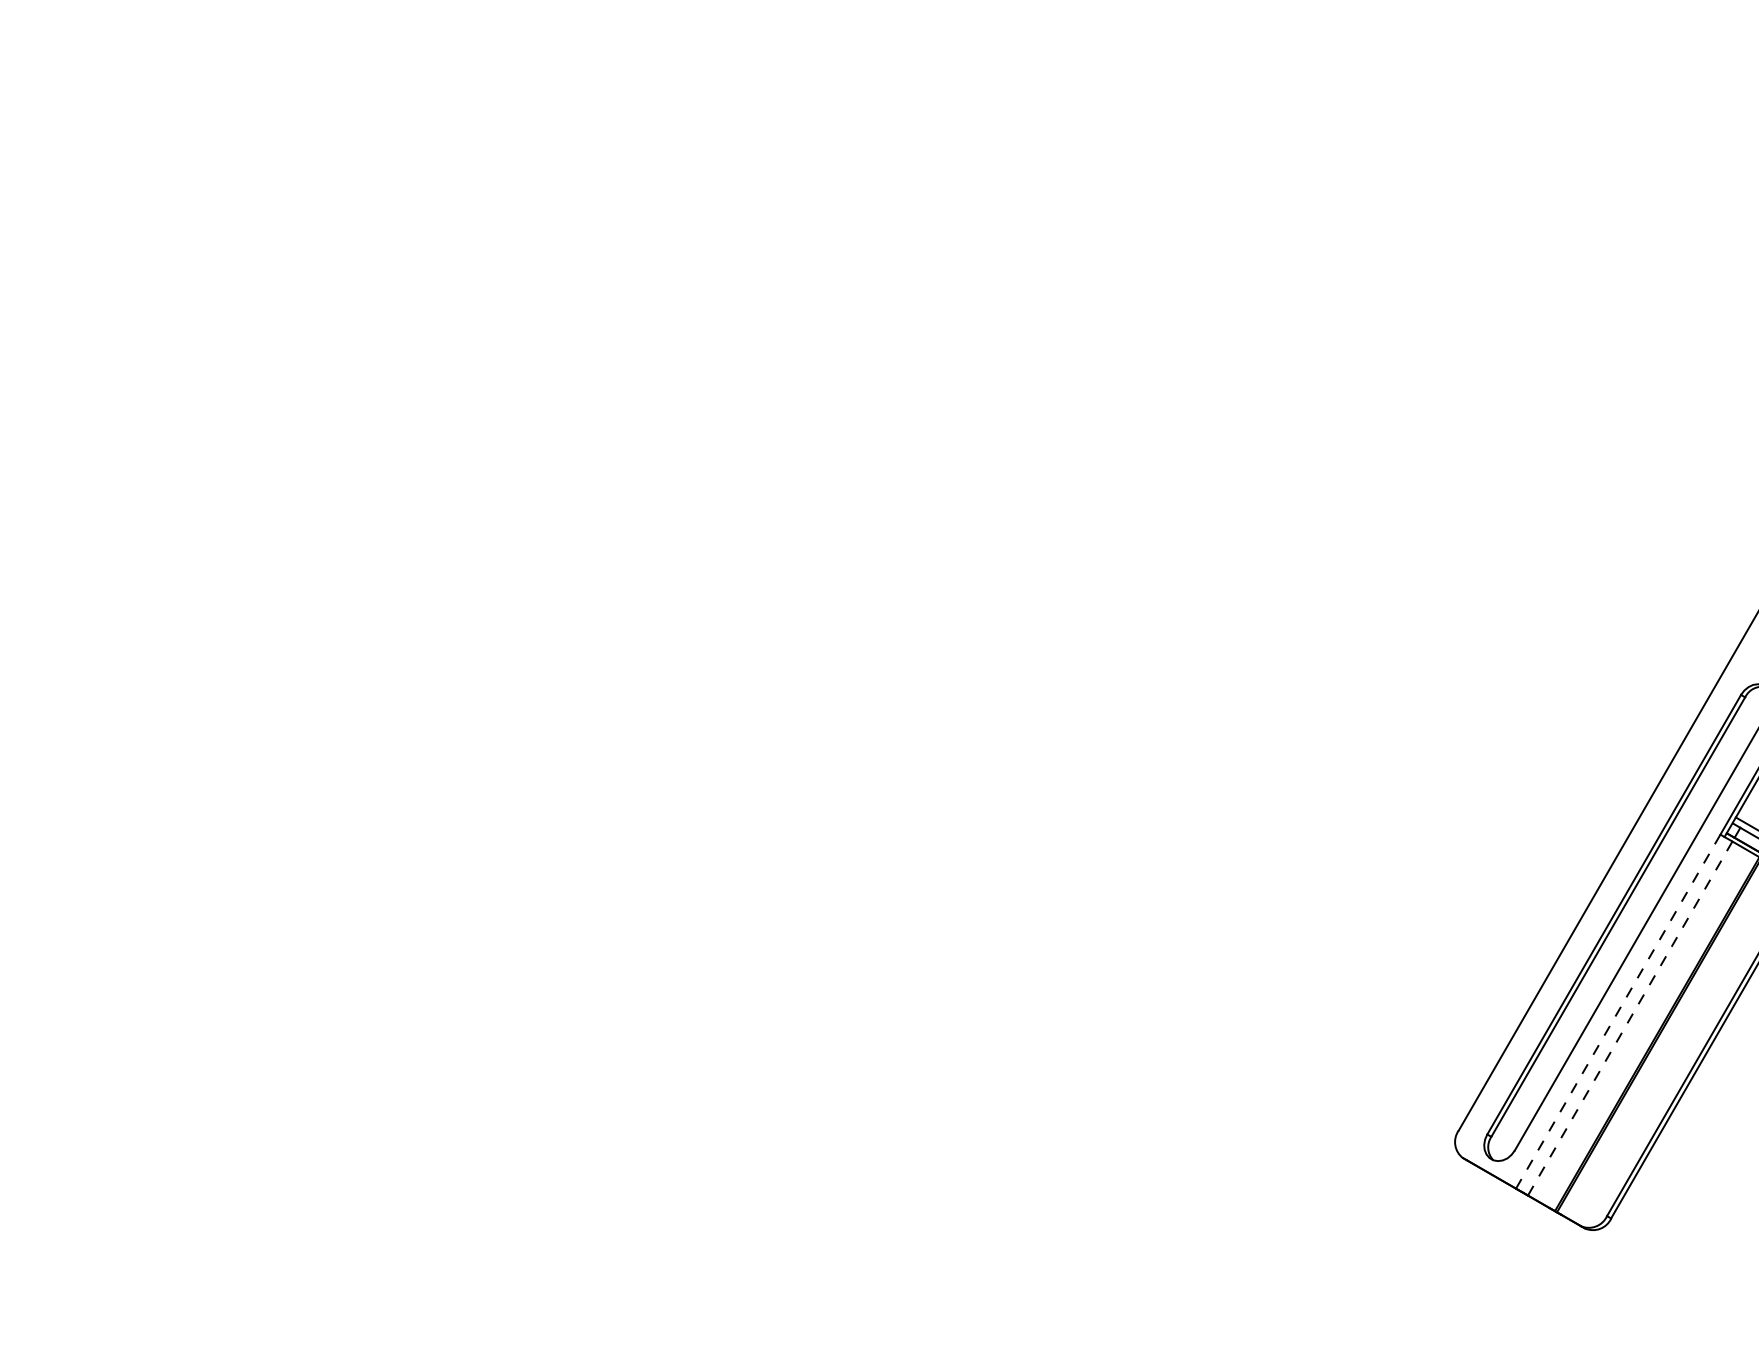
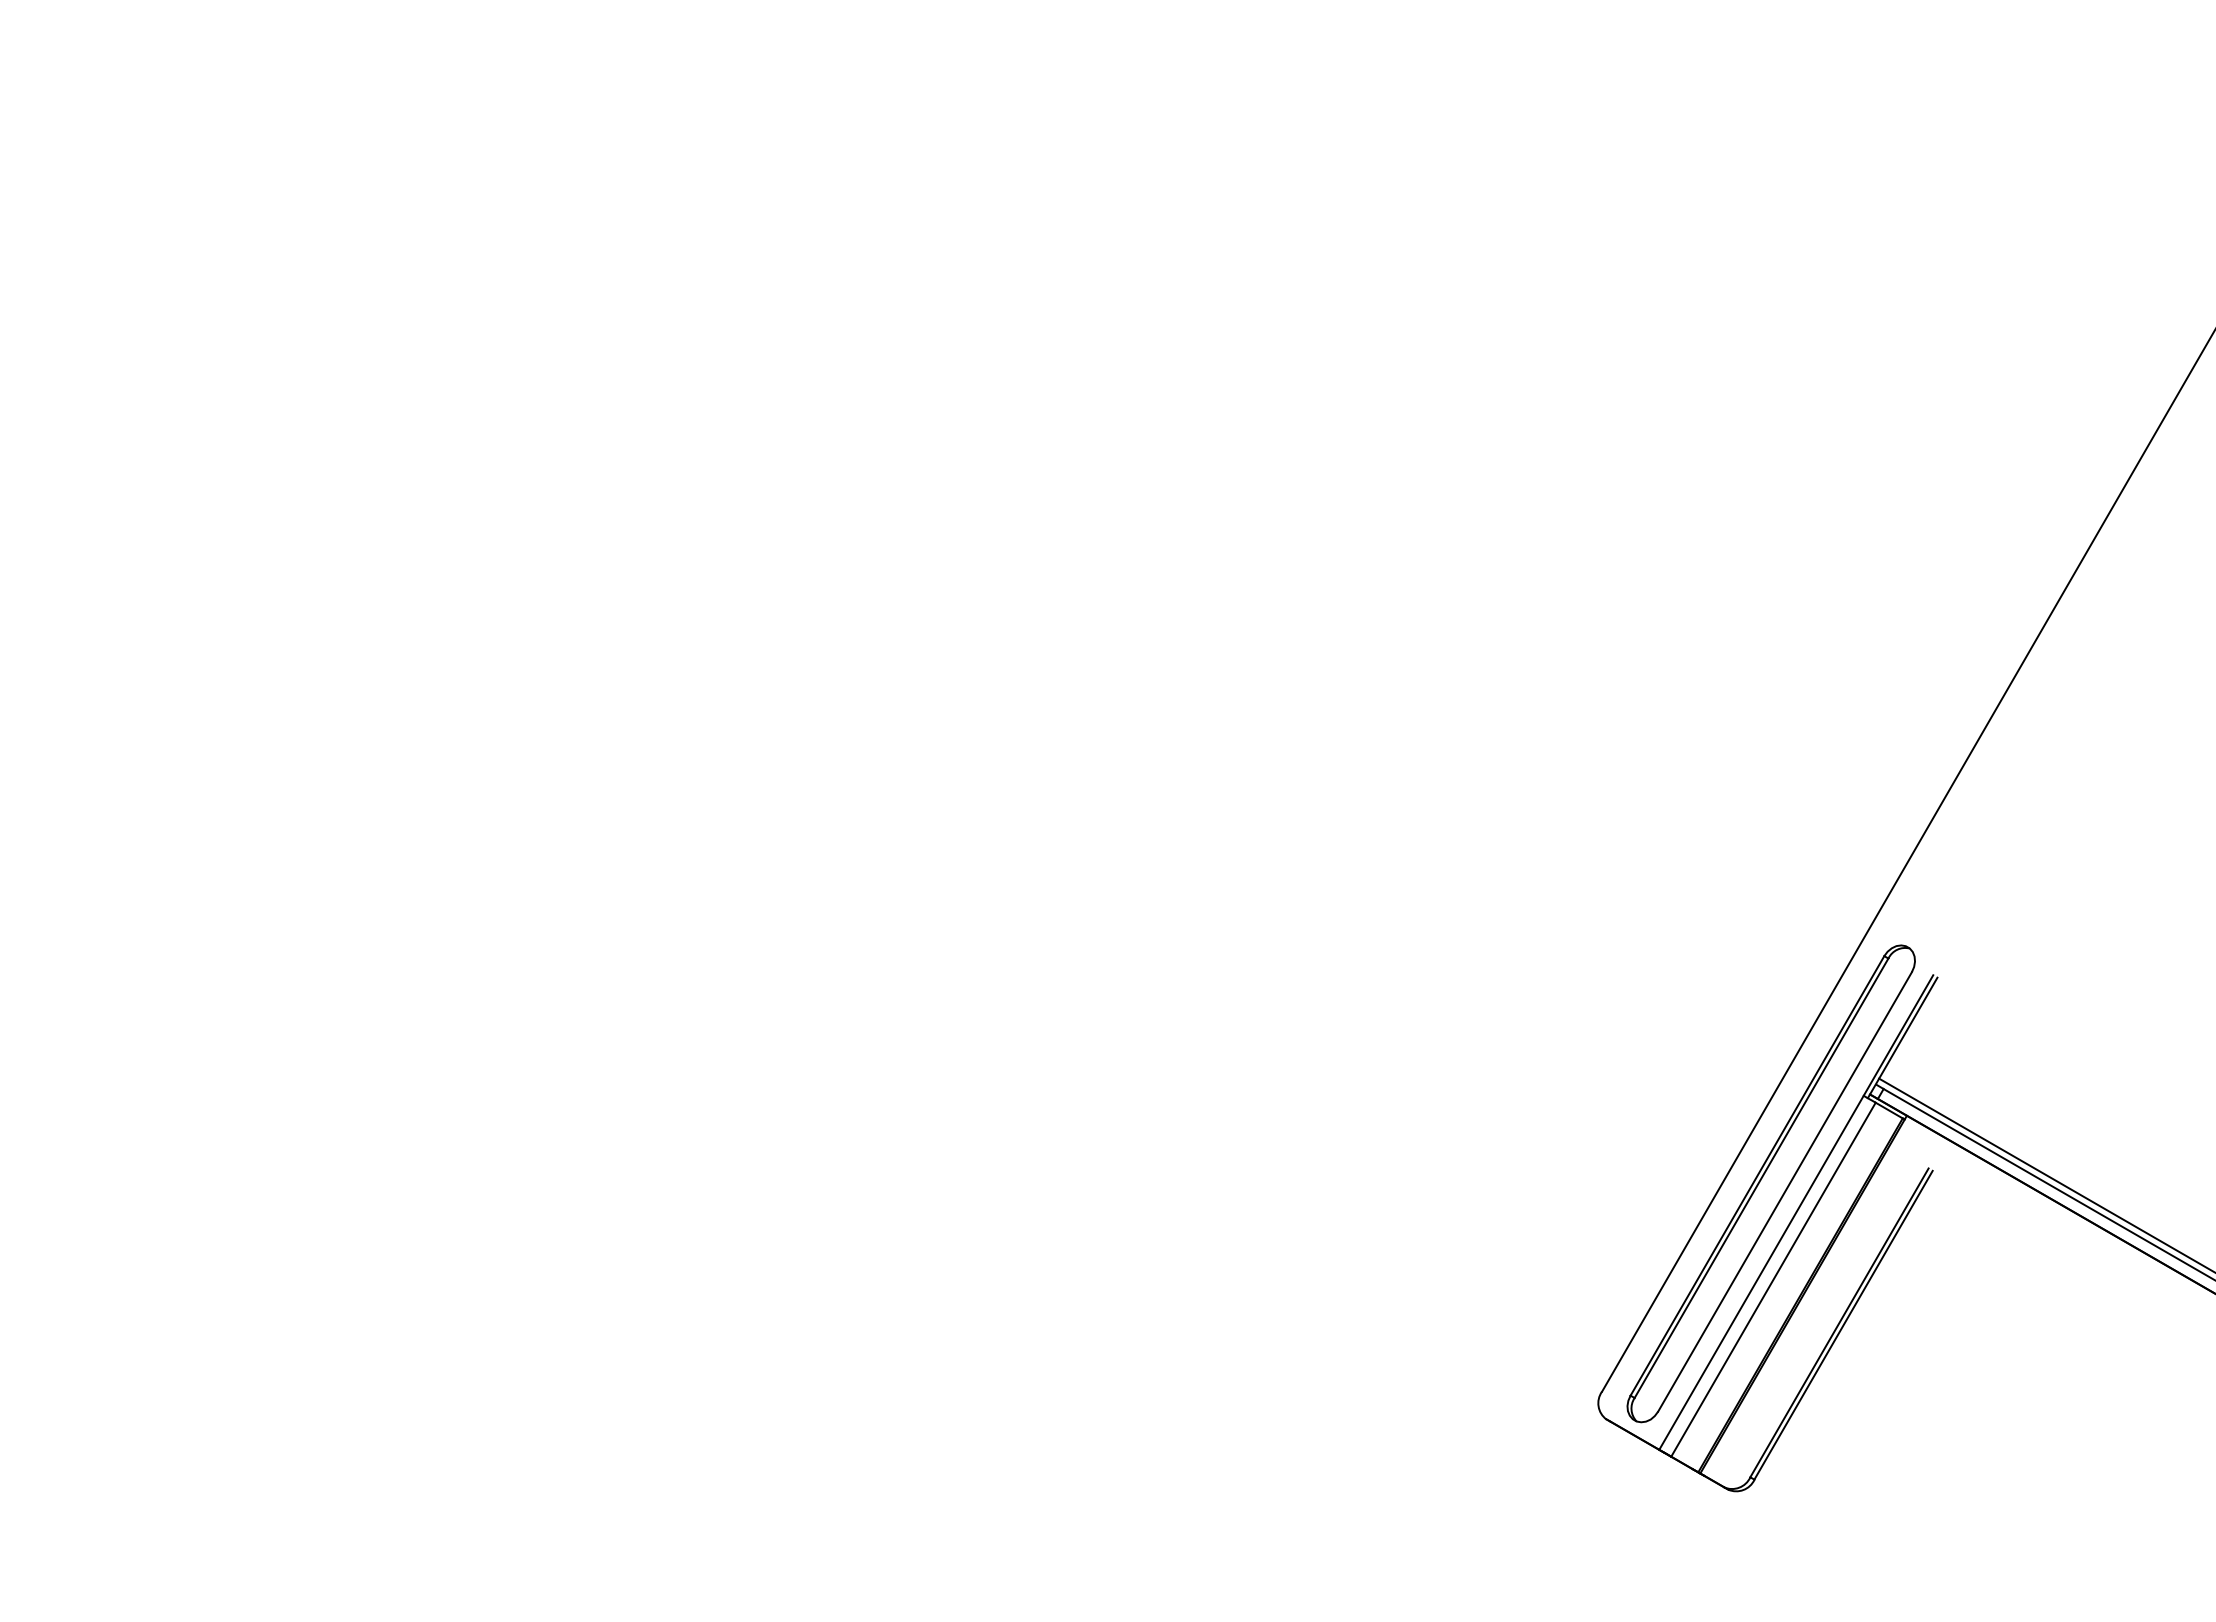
line: (1618, 1012) -> (1761, 1273), dashed -> solid
line: (1630, 1019) -> (1773, 1280), dashed -> solid

